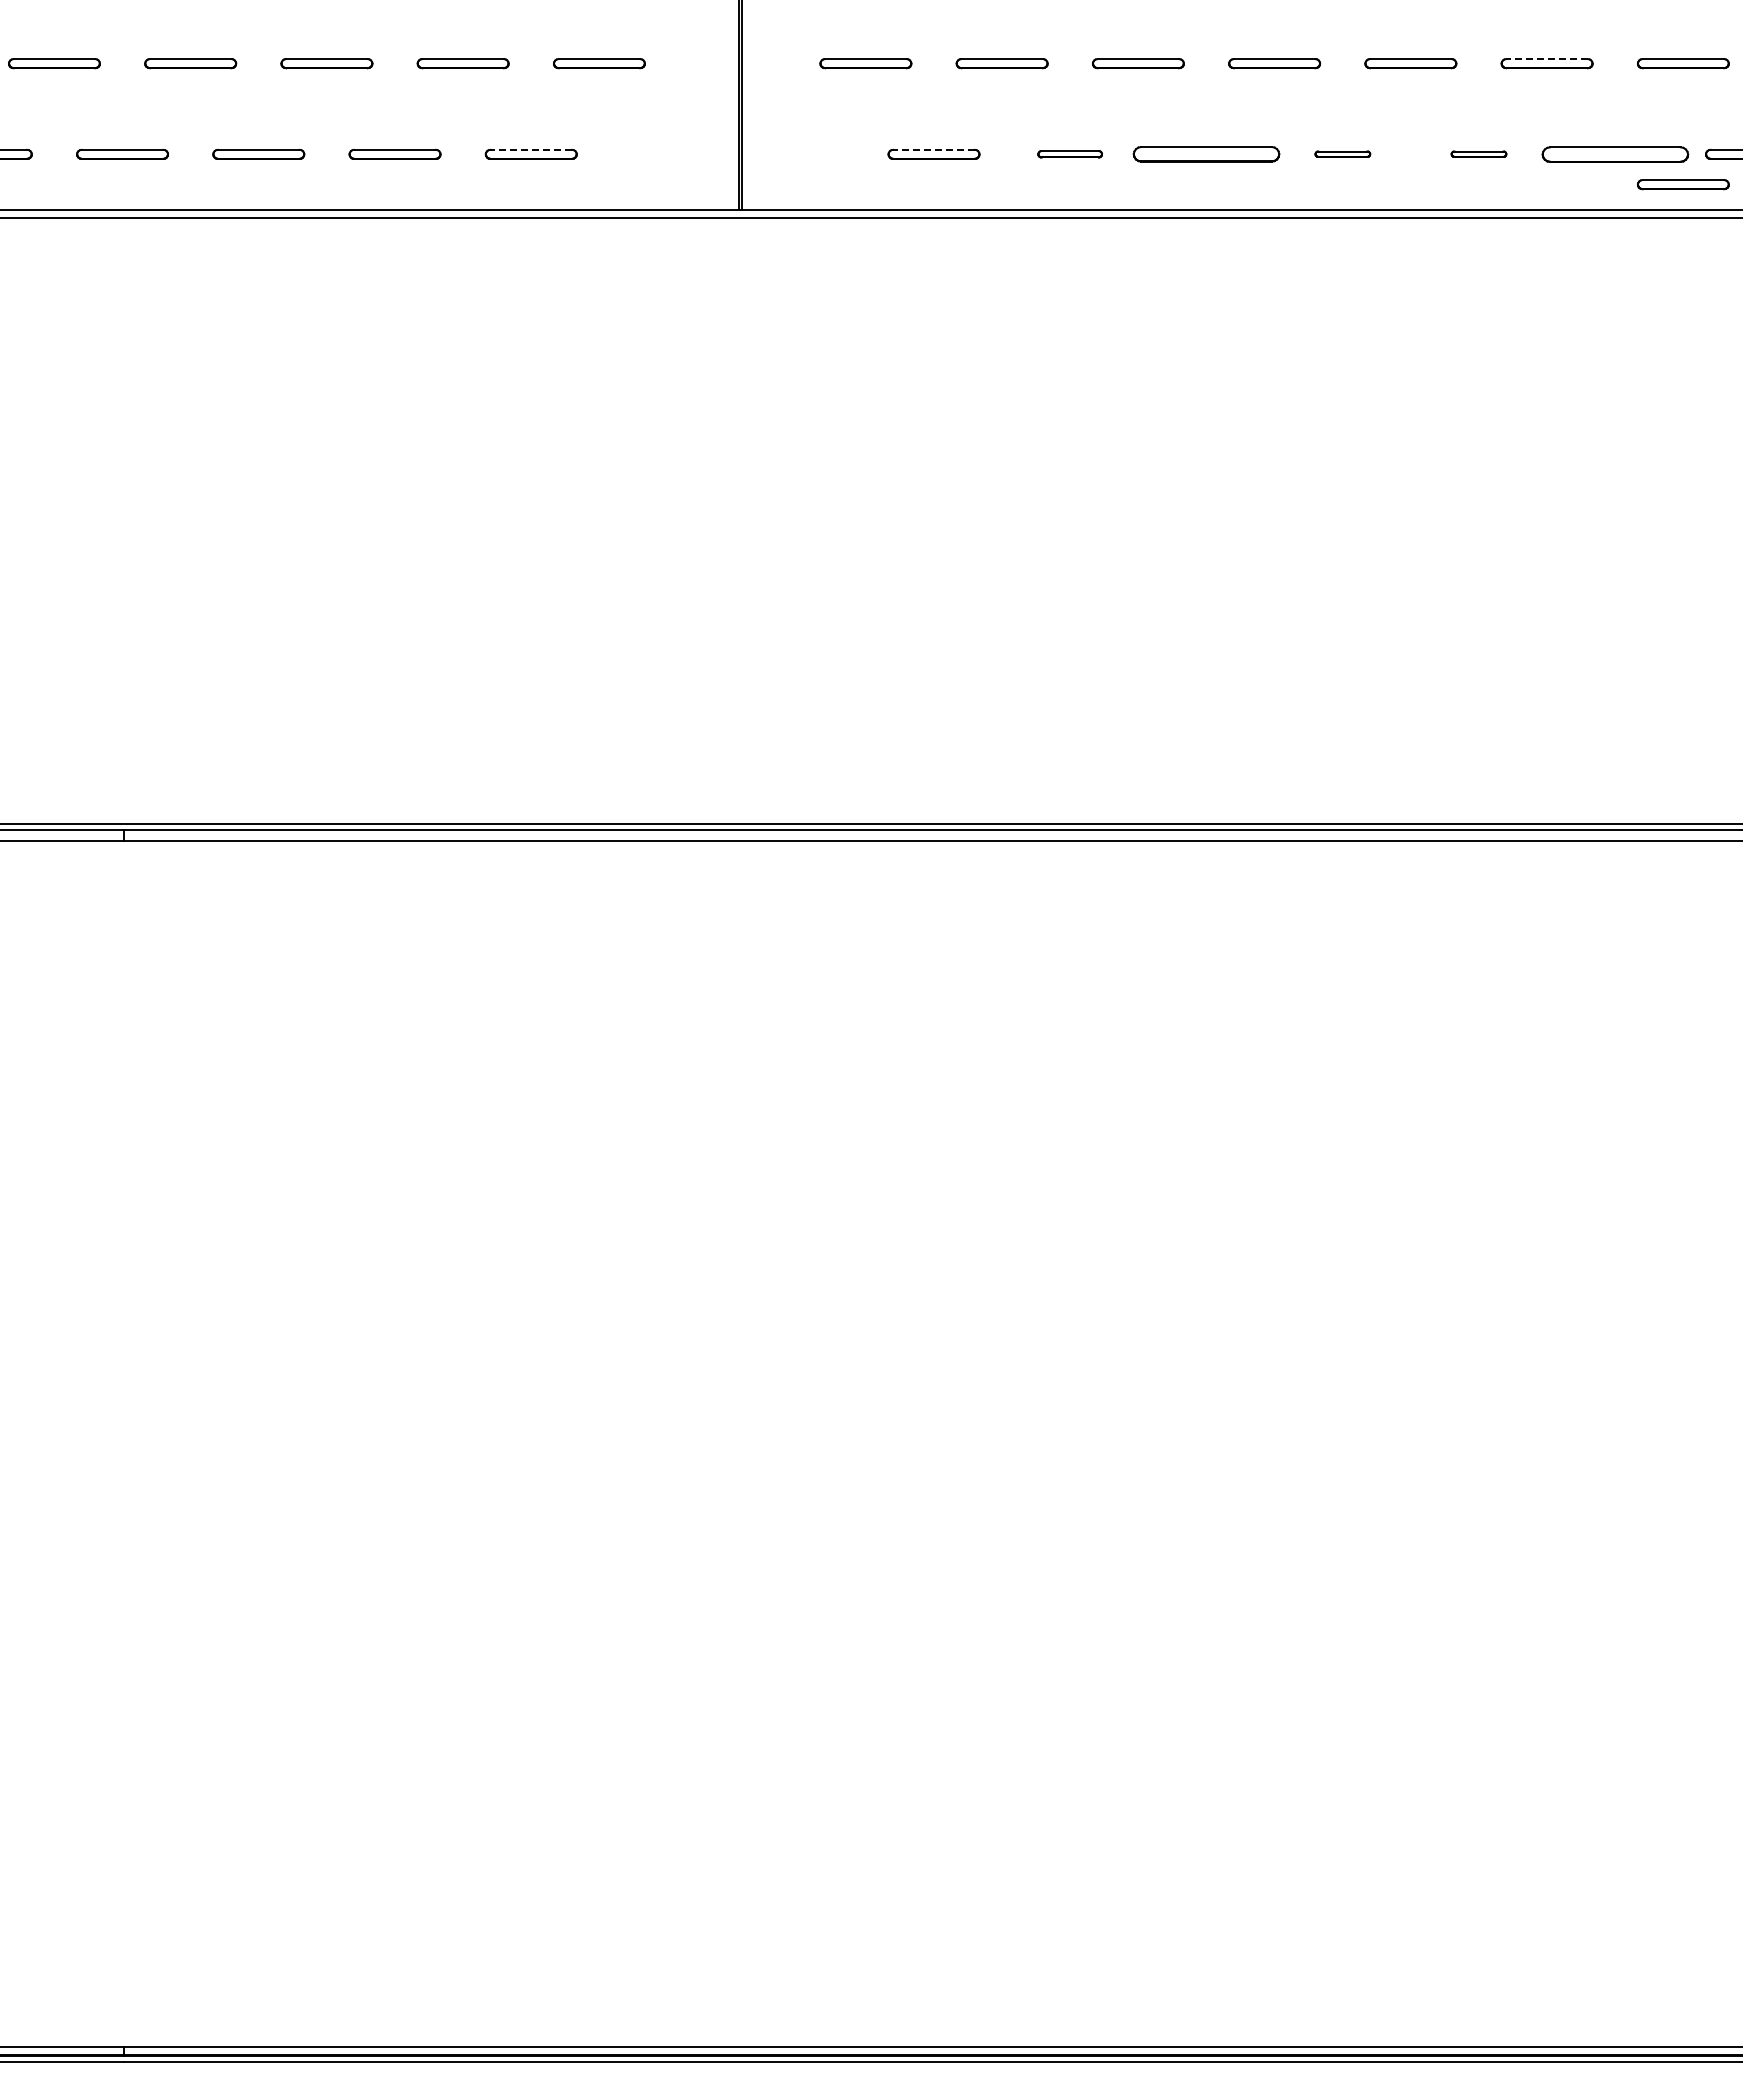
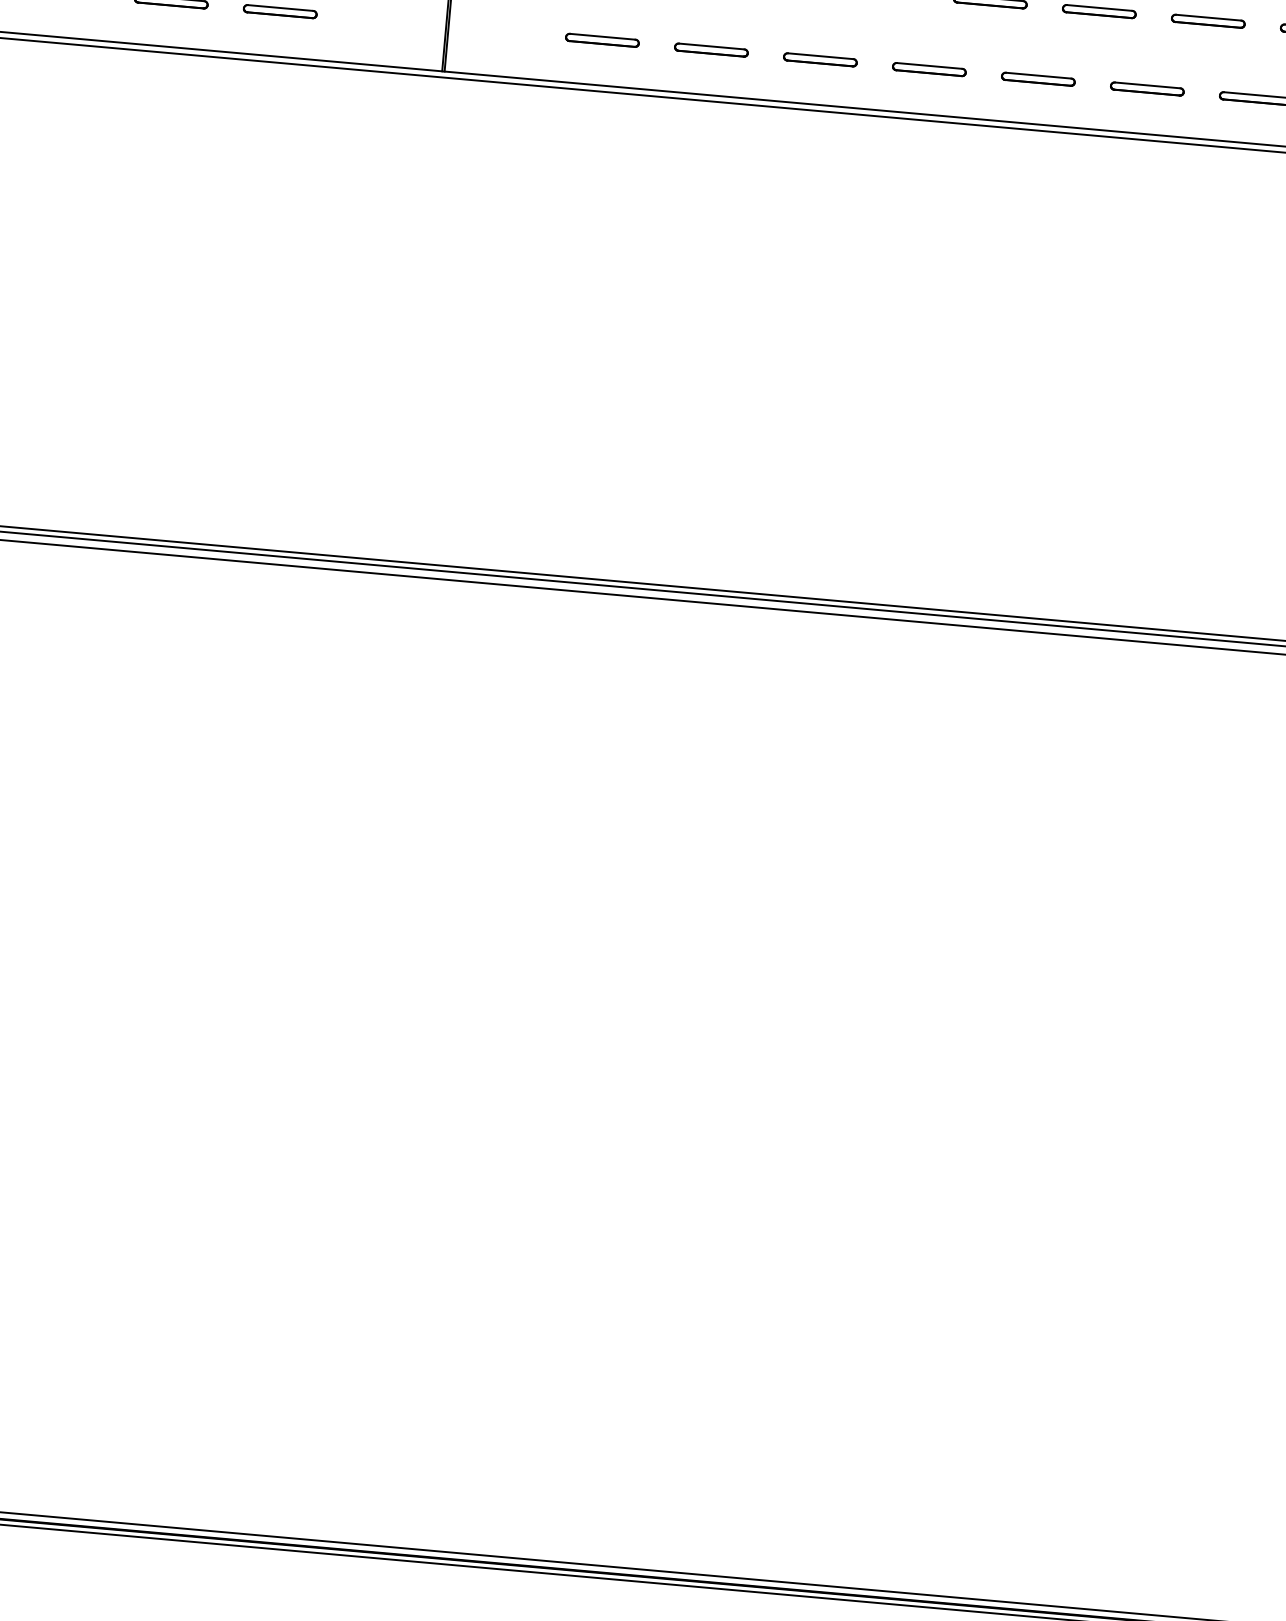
line: (1547, 59) -> (1099, 8), dashed -> solid
line: (531, 149) -> (280, 7), dashed -> solid
line: (934, 149) -> (603, 36), dashed -> solid
part: (1069, 153) -> (710, 49), size x1.43
part: (1342, 153) -> (929, 68), size x1.67
part: (1478, 153) -> (1038, 78), size x1.67
part: (1614, 153) -> (1146, 88), size x0.62
part: (1206, 154) -> (820, 59), size x0.62
part: (1683, 184) -> (1199, 117), removed

